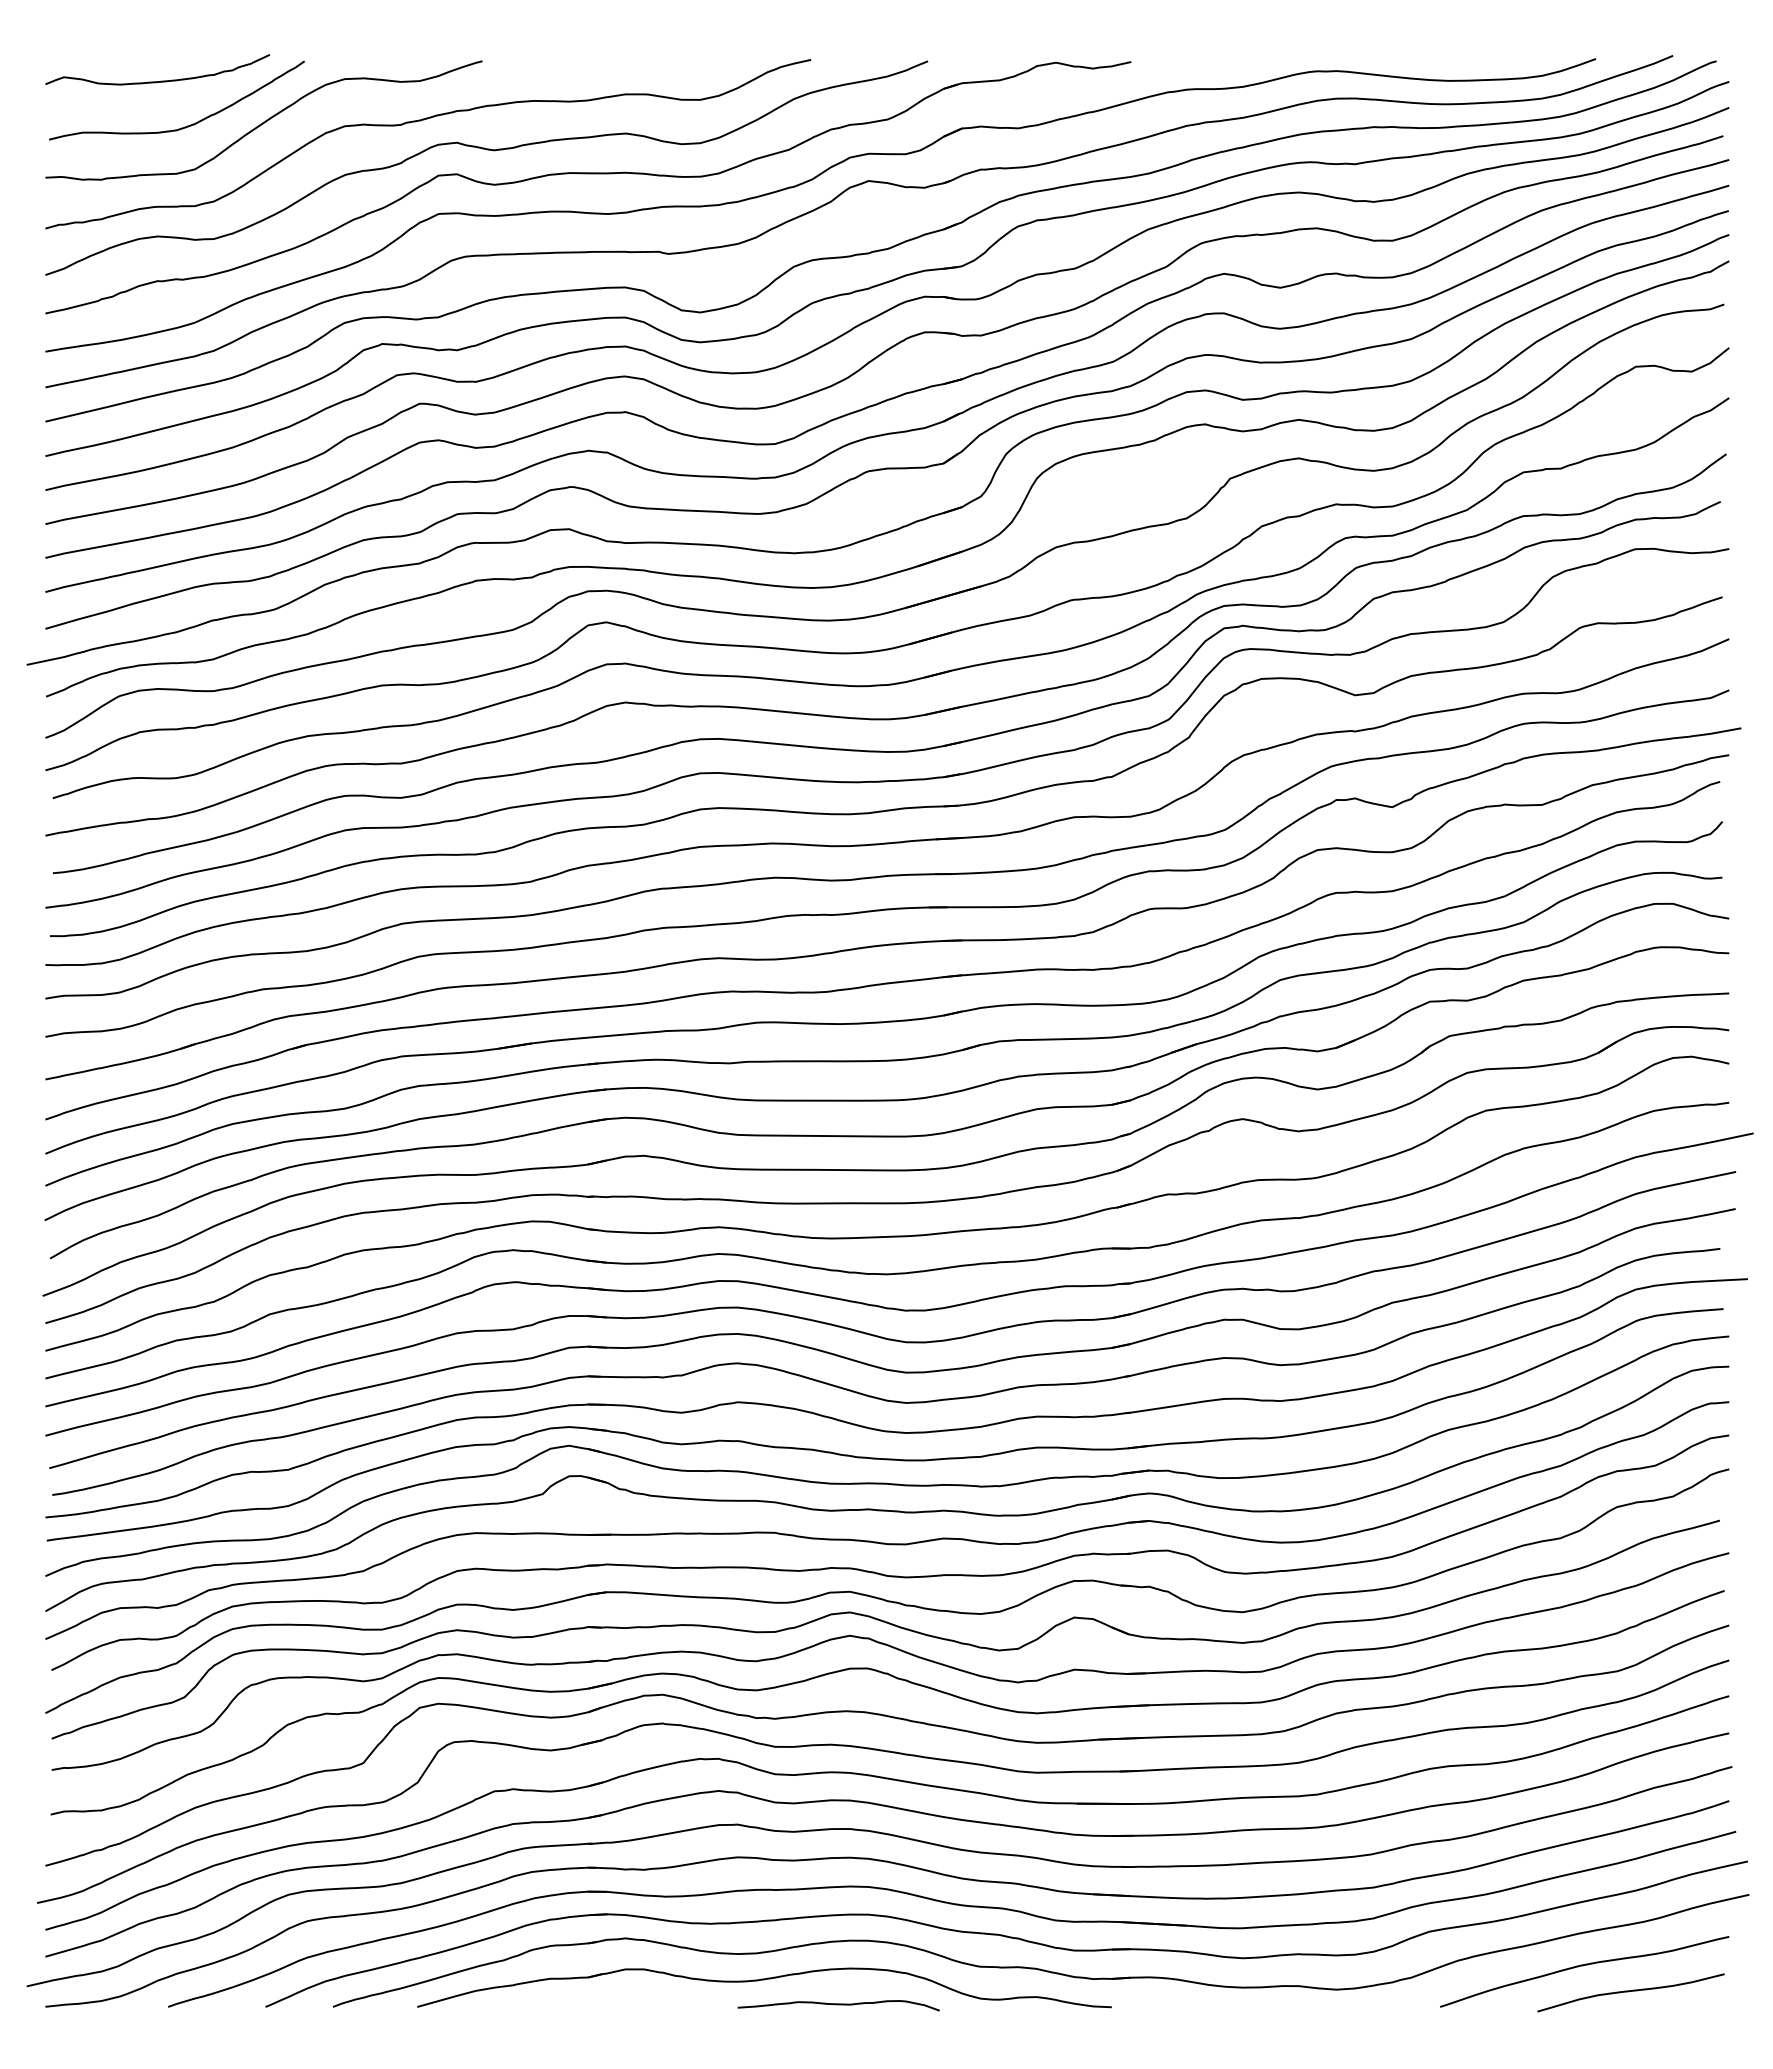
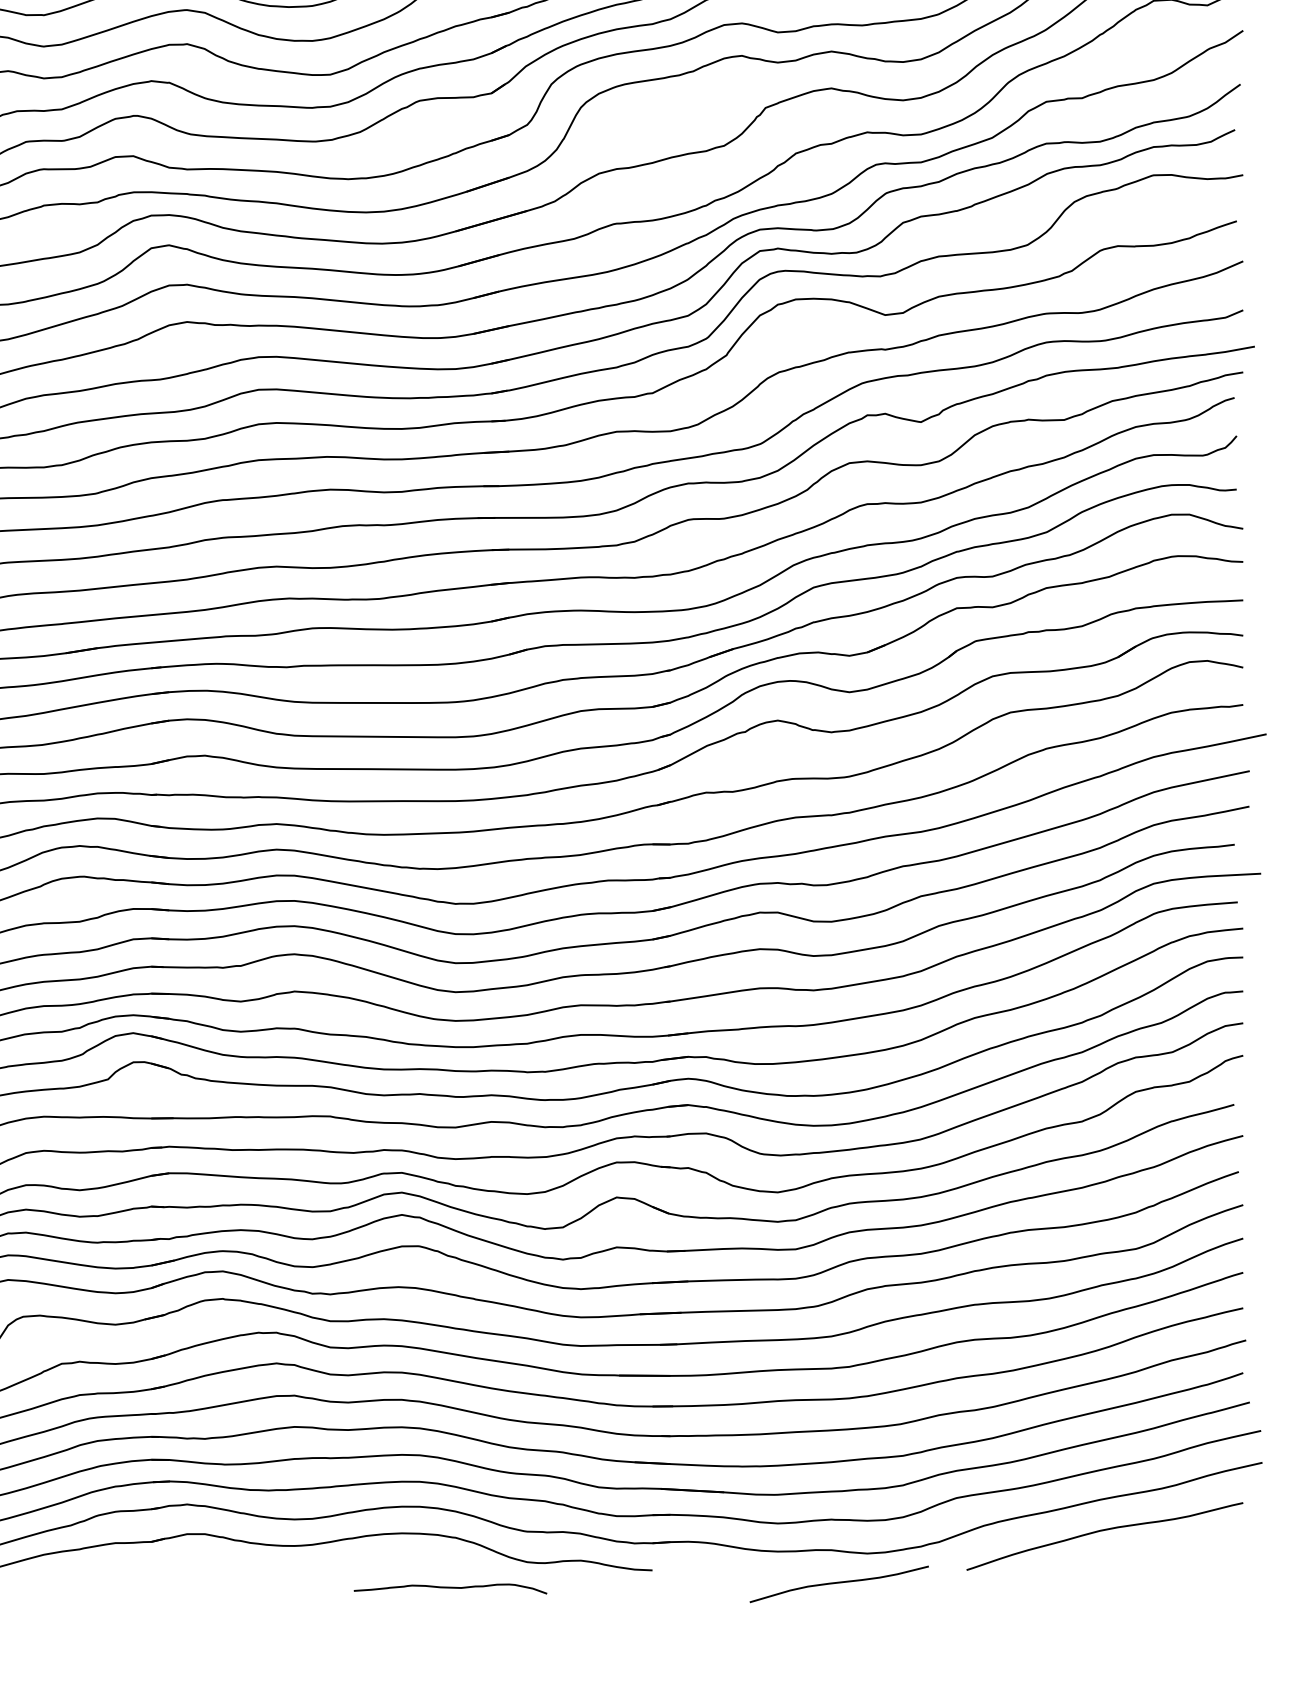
curve: (1630, 1991) -> (838, 1583), moved
curve: (838, 2005) -> (450, 1588), moved

